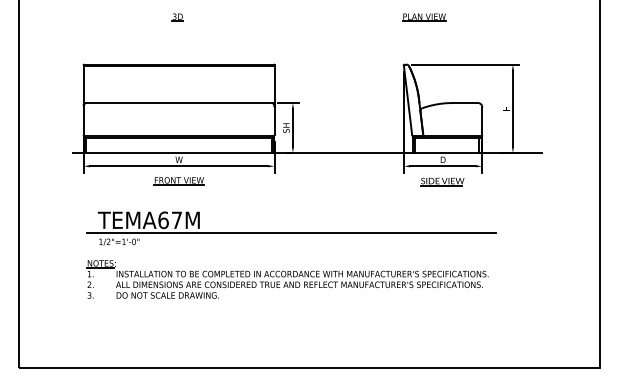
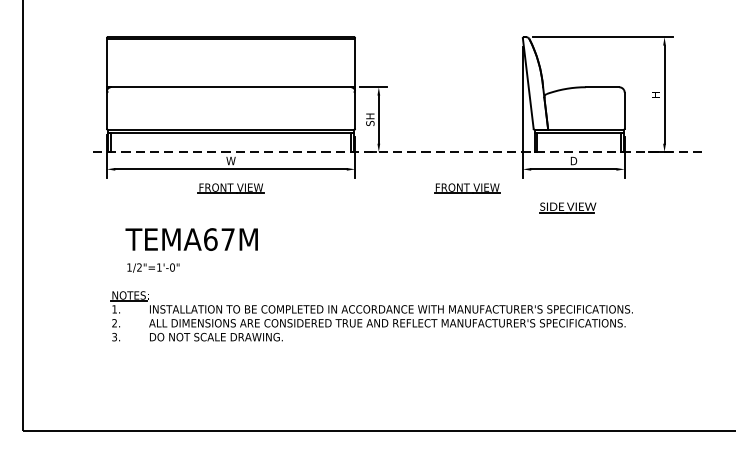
line: (307, 152) -> (397, 151), solid -> dashed
part: (360, 181) -> (466, 189), added
part: (442, 181) -> (567, 207), moved
line: (291, 232) -> (376, 255), removed

